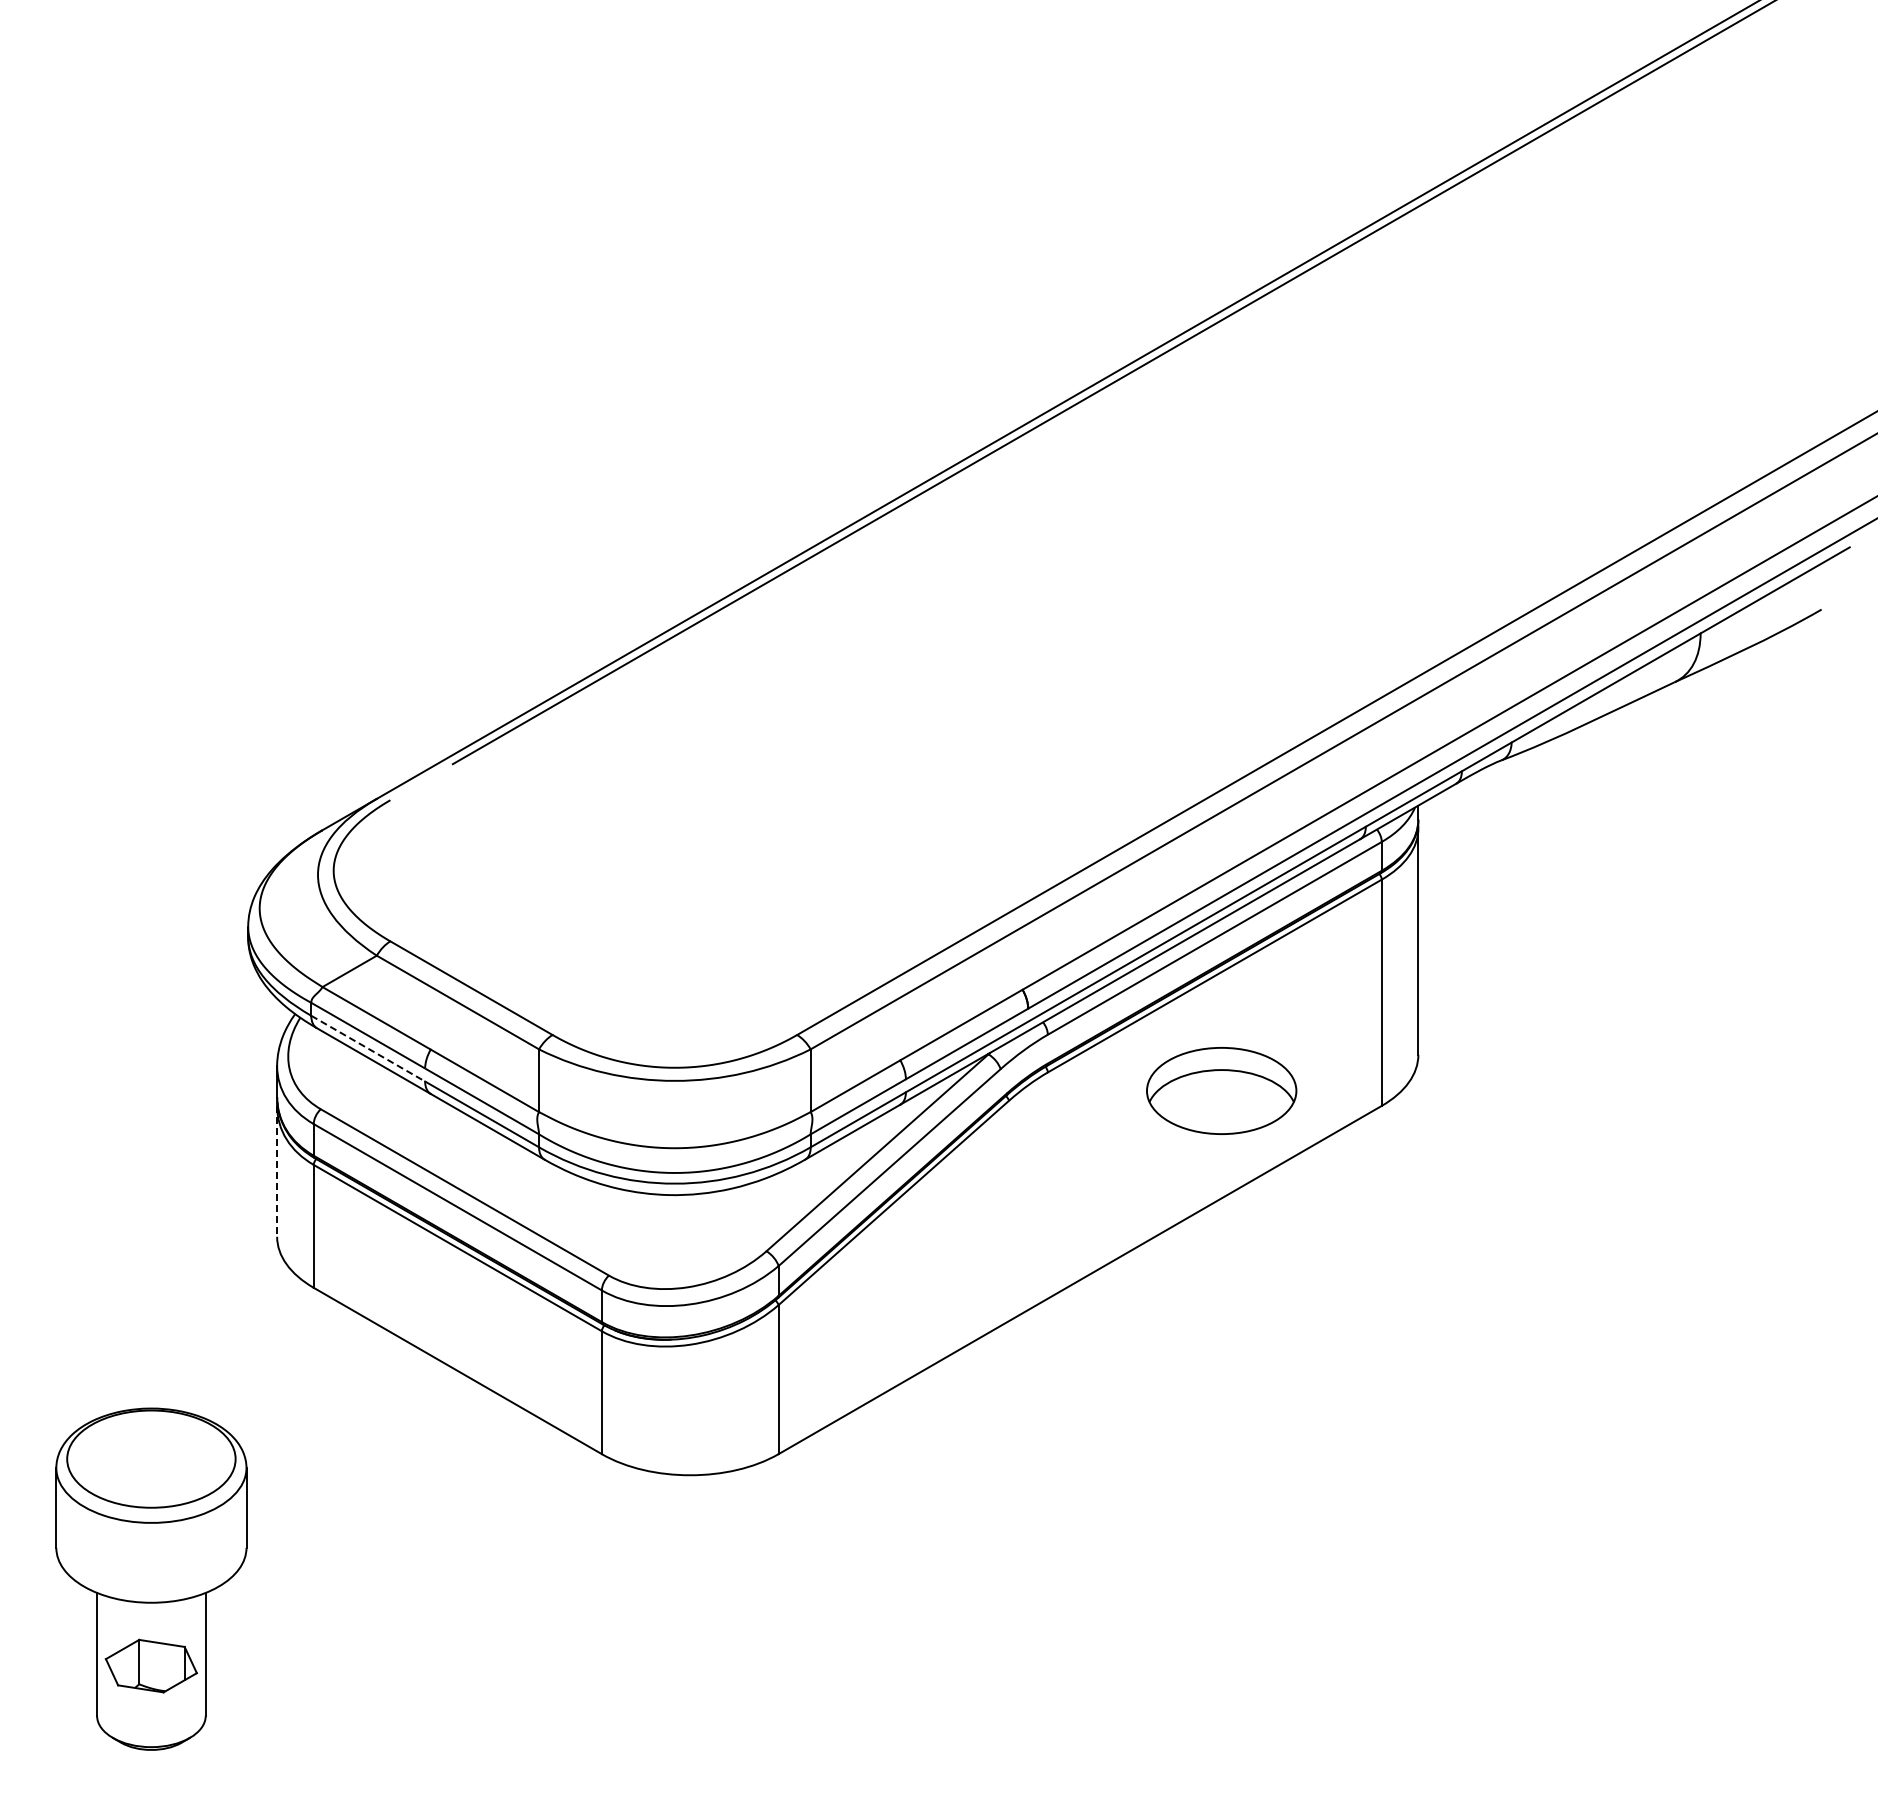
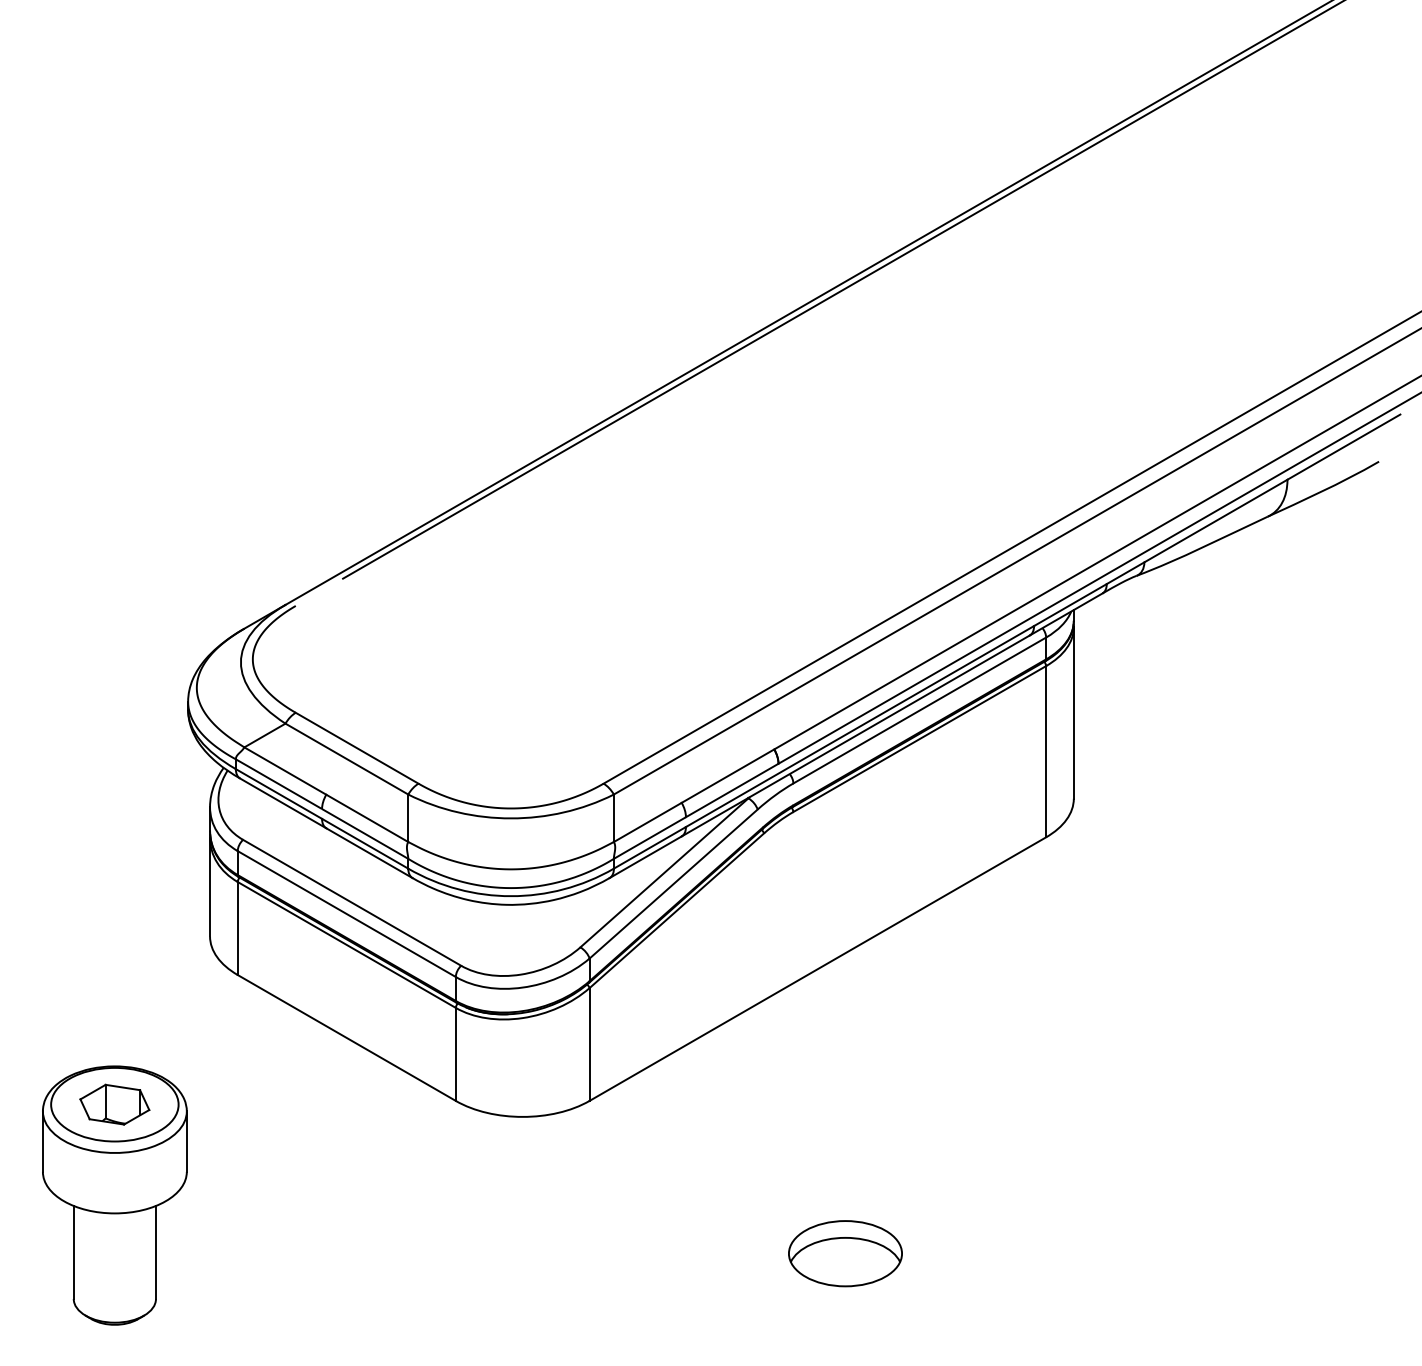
line: (368, 1048) -> (279, 793), dashed -> solid
part: (1221, 1090) -> (845, 1253), moved
line: (277, 1172) -> (210, 887), dashed -> solid
part: (150, 1665) -> (114, 1104), moved

